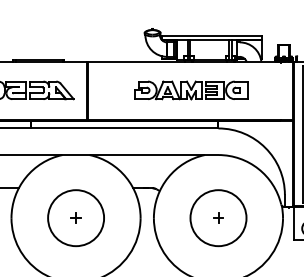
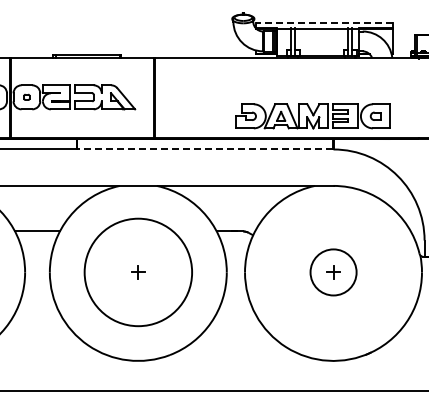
line: (211, 35) -> (324, 22), solid -> dashed
part: (190, 90) -> (312, 116), moved
line: (124, 128) -> (204, 149), solid -> dashed
circle: (76, 218) -> (138, 272), size x1.4
circle: (218, 218) -> (333, 272), size x0.6

